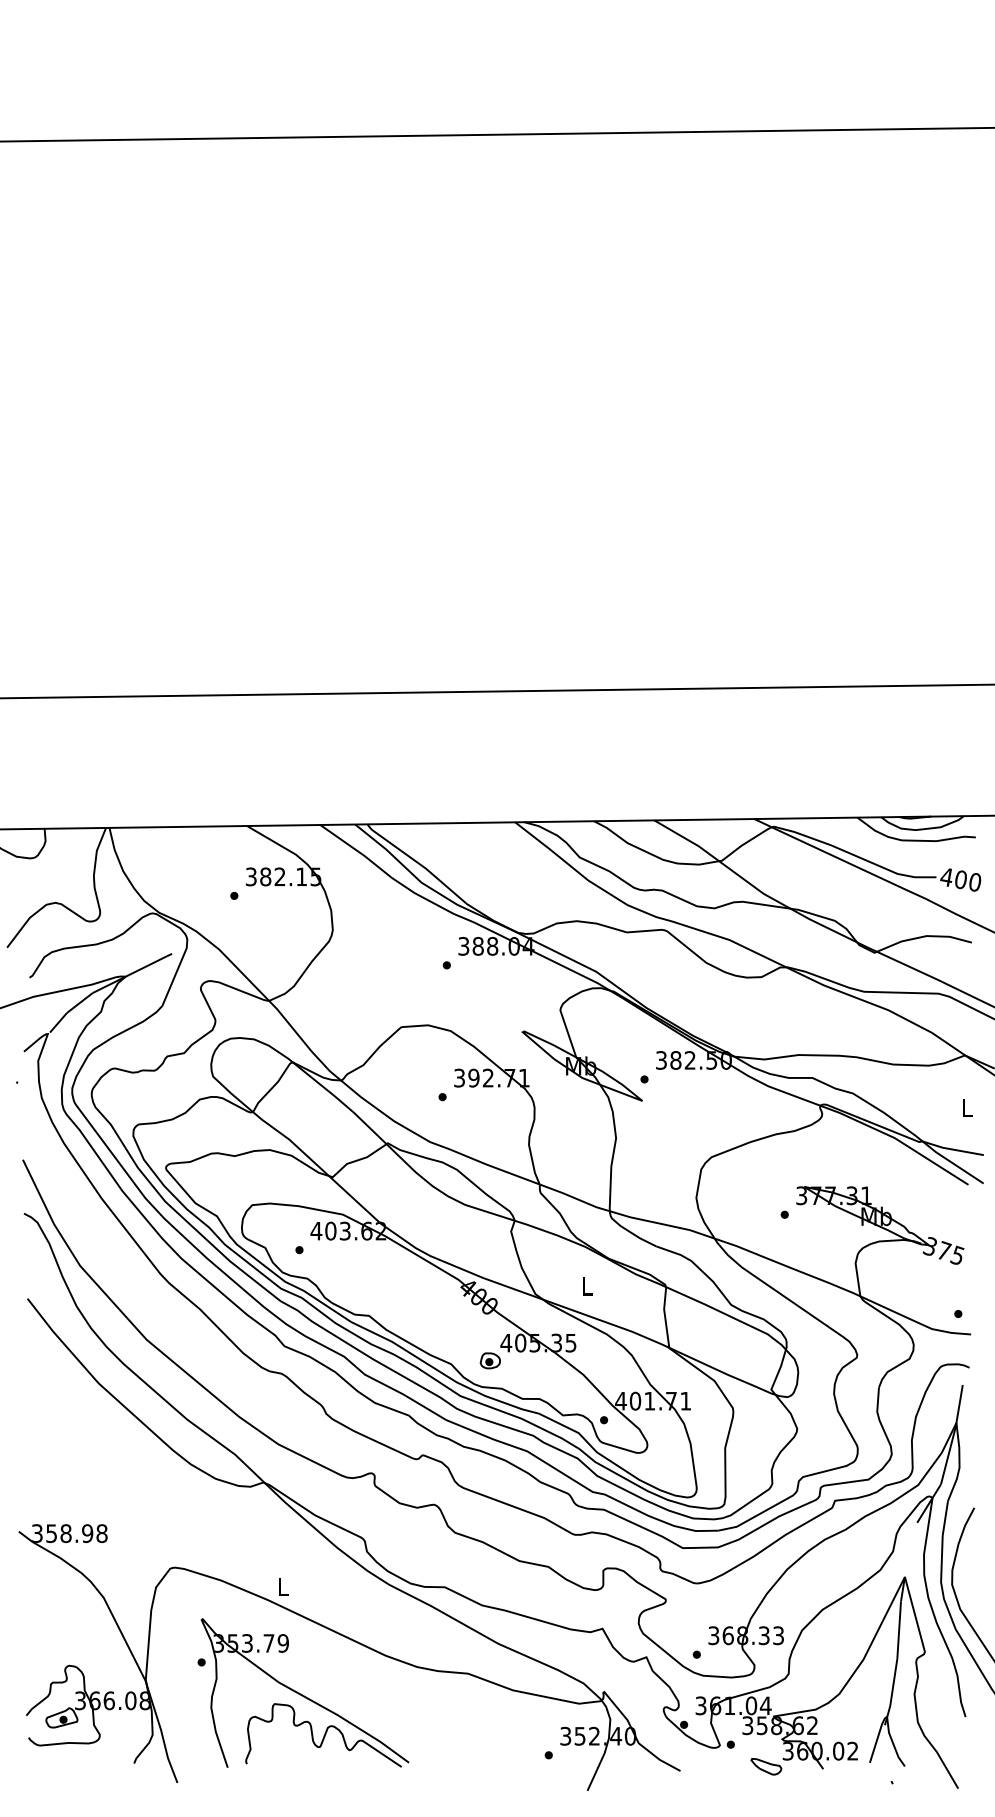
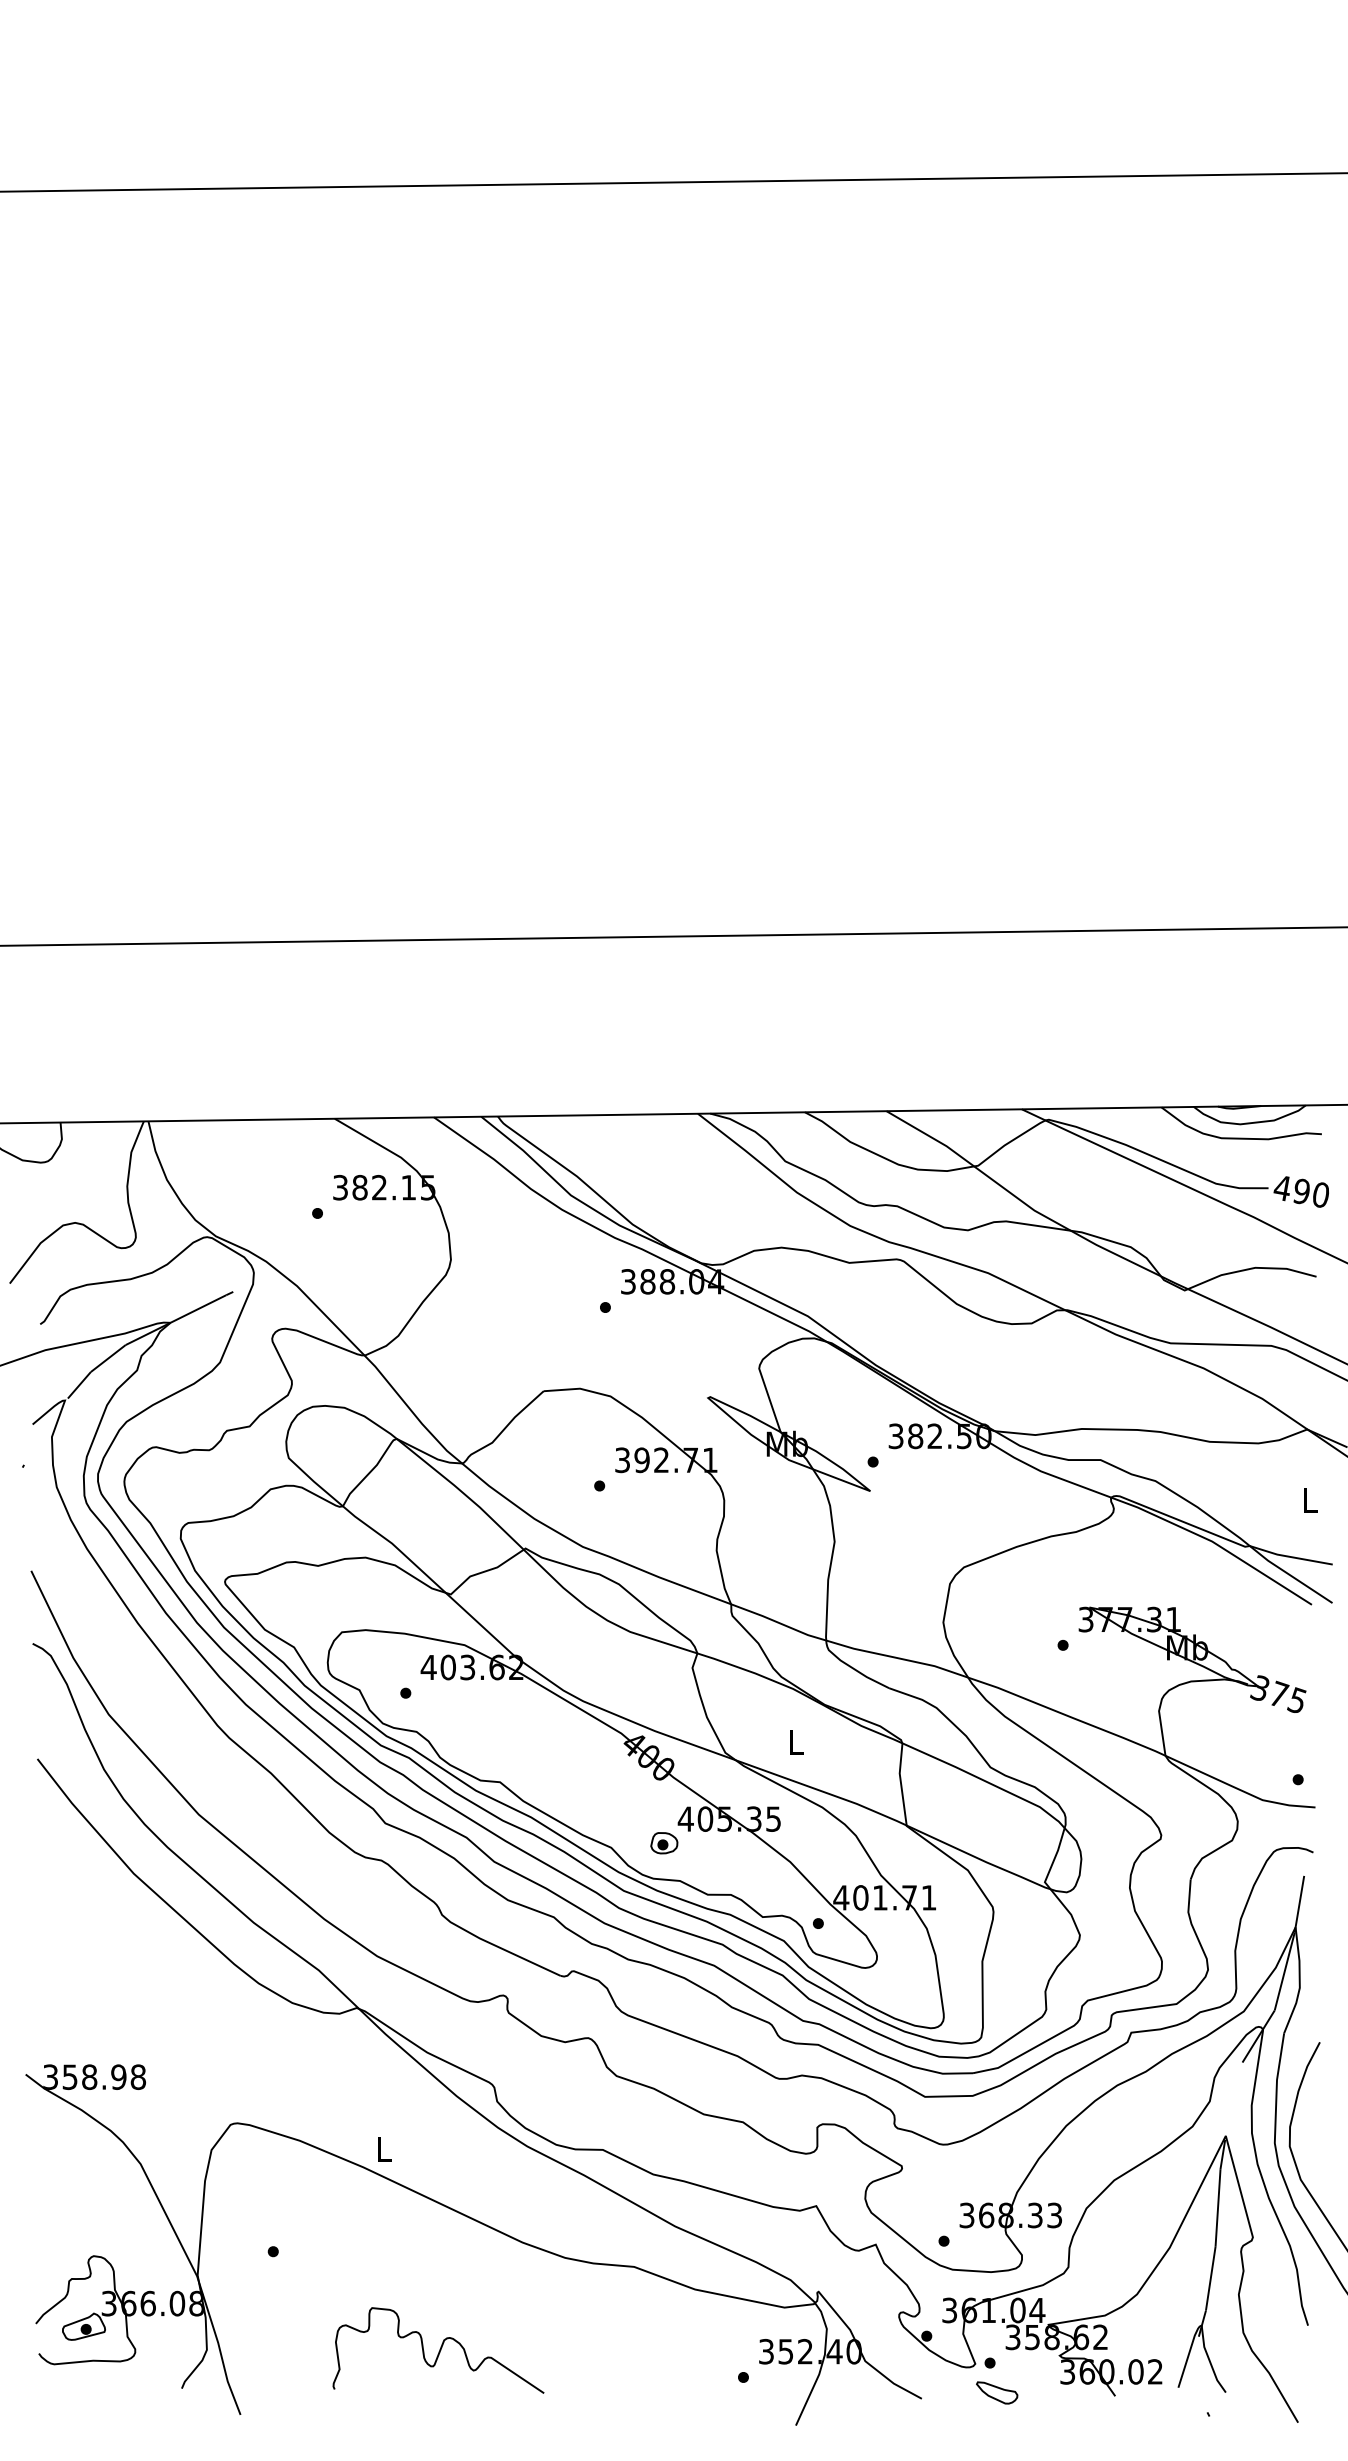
text: (960, 879) -> (1301, 1191), 400 -> 490
part: (305, 1693) -> (413, 2293), removed
part: (766, 1766) -> (997, 2392), moved

